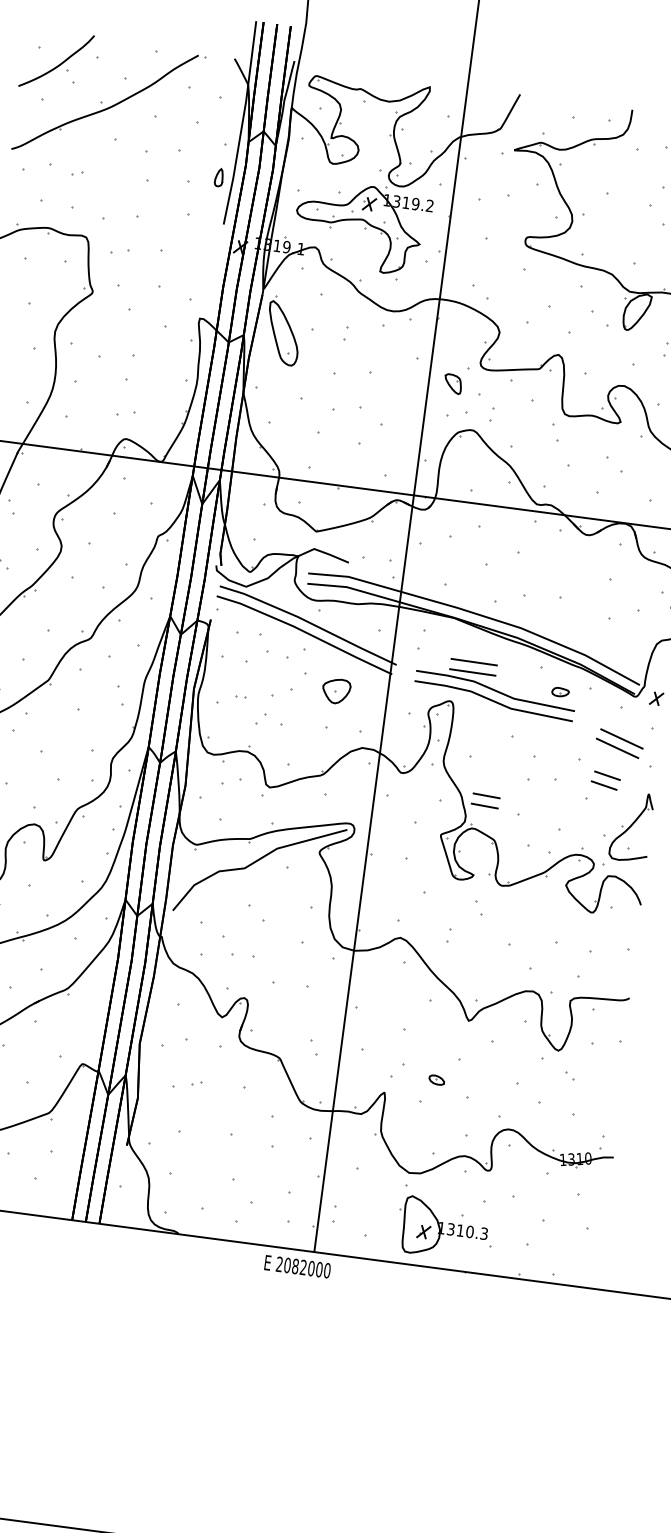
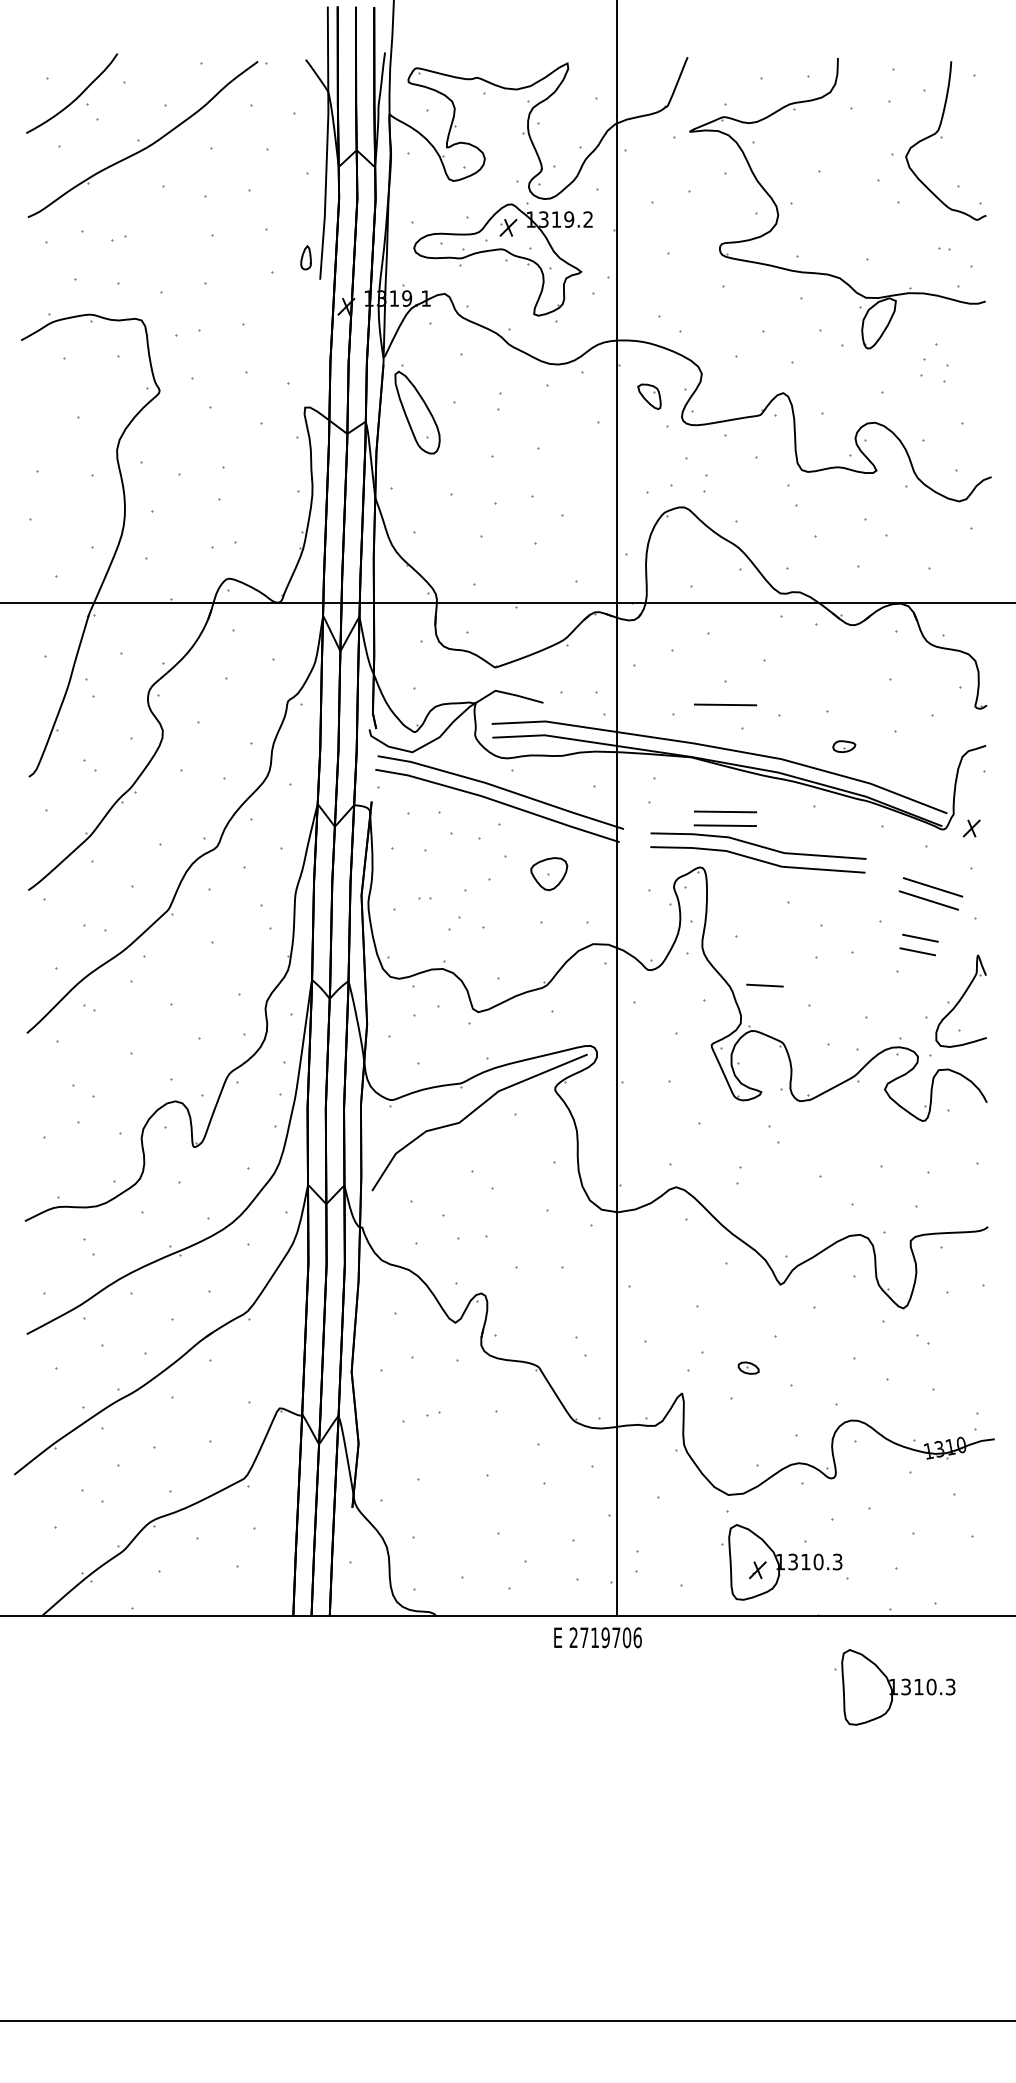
part: (218, 177) -> (305, 257), moved
part: (453, 383) -> (649, 396), moved
line: (484, 581) -> (725, 704), added
part: (560, 692) -> (844, 746), moved
line: (484, 806) -> (763, 999), removed
text: (307, 1267) -> (610, 1637), 2082000 -> 2719706
part: (514, 1333) -> (894, 1687), added

